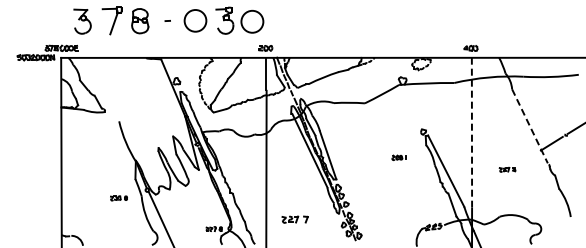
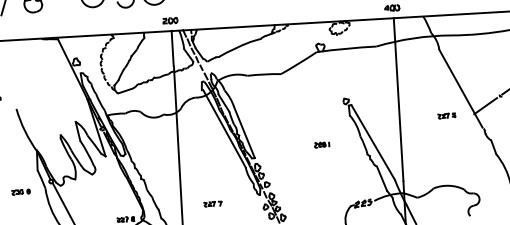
line: (530, 126) -> (461, 88), dashed -> solid
line: (471, 133) -> (398, 100), dashed -> solid
part: (398, 157) -> (321, 144), moved
part: (507, 169) -> (446, 115), moved
part: (295, 219) -> (213, 204), size x0.62

